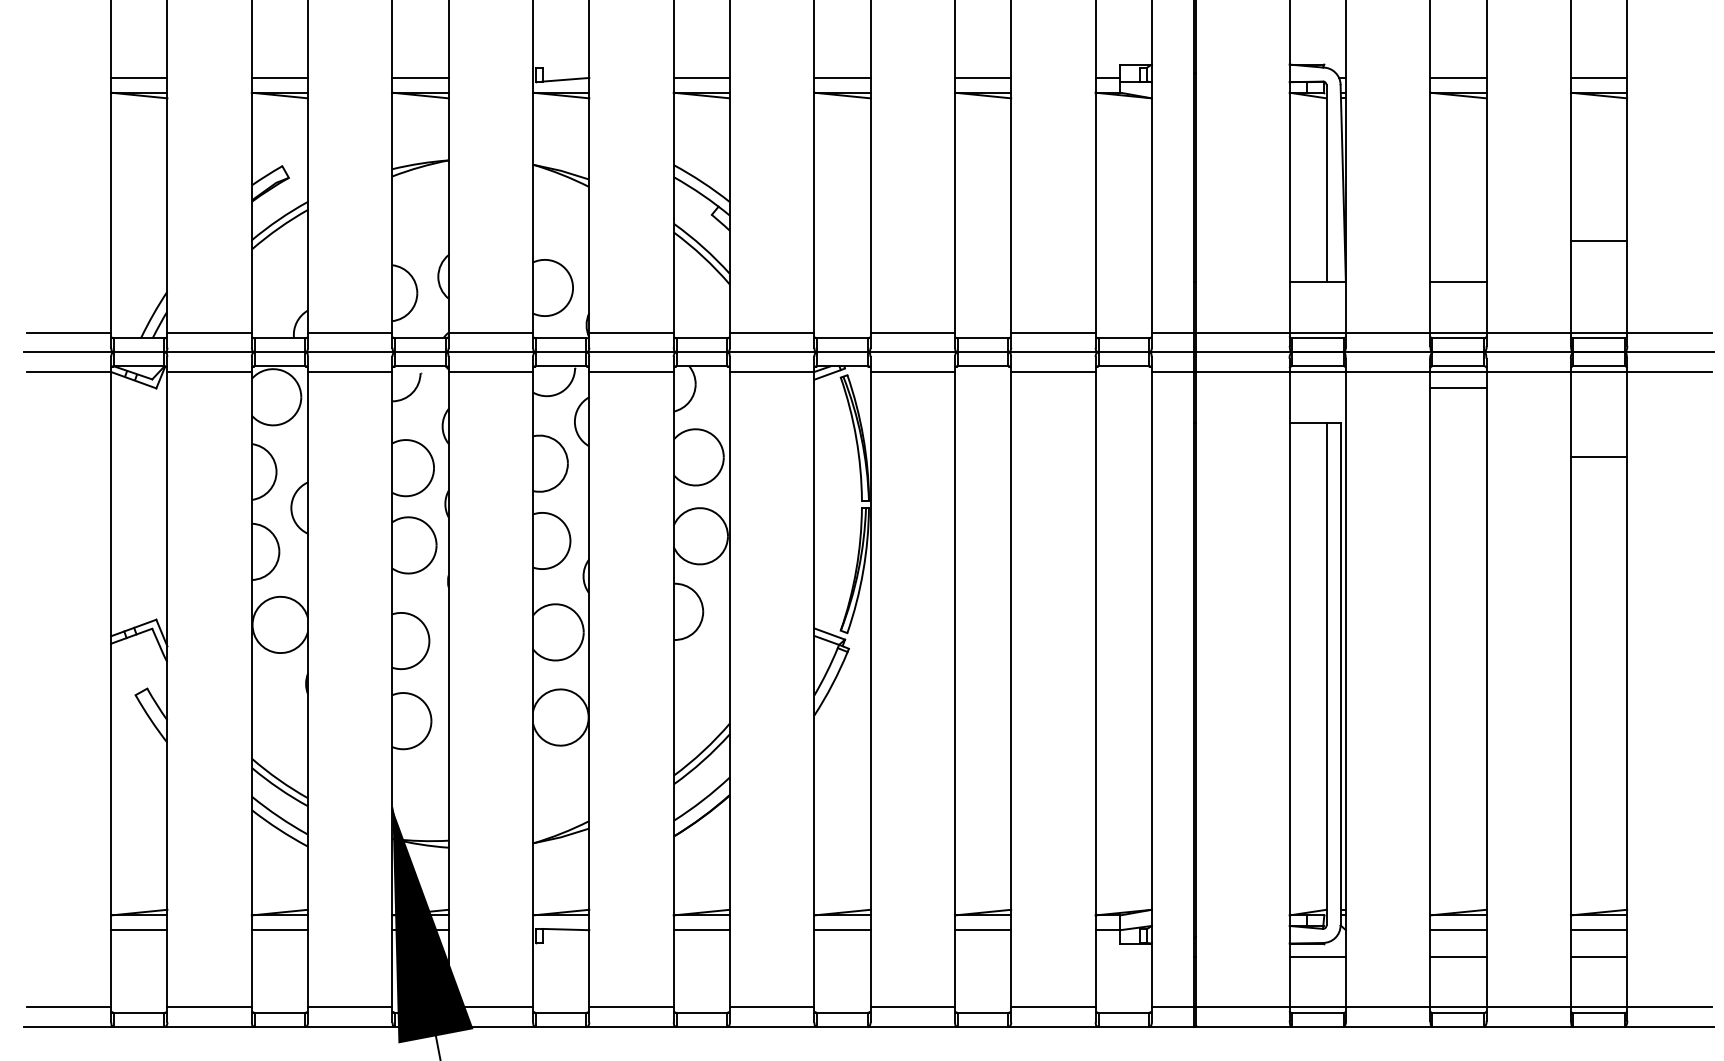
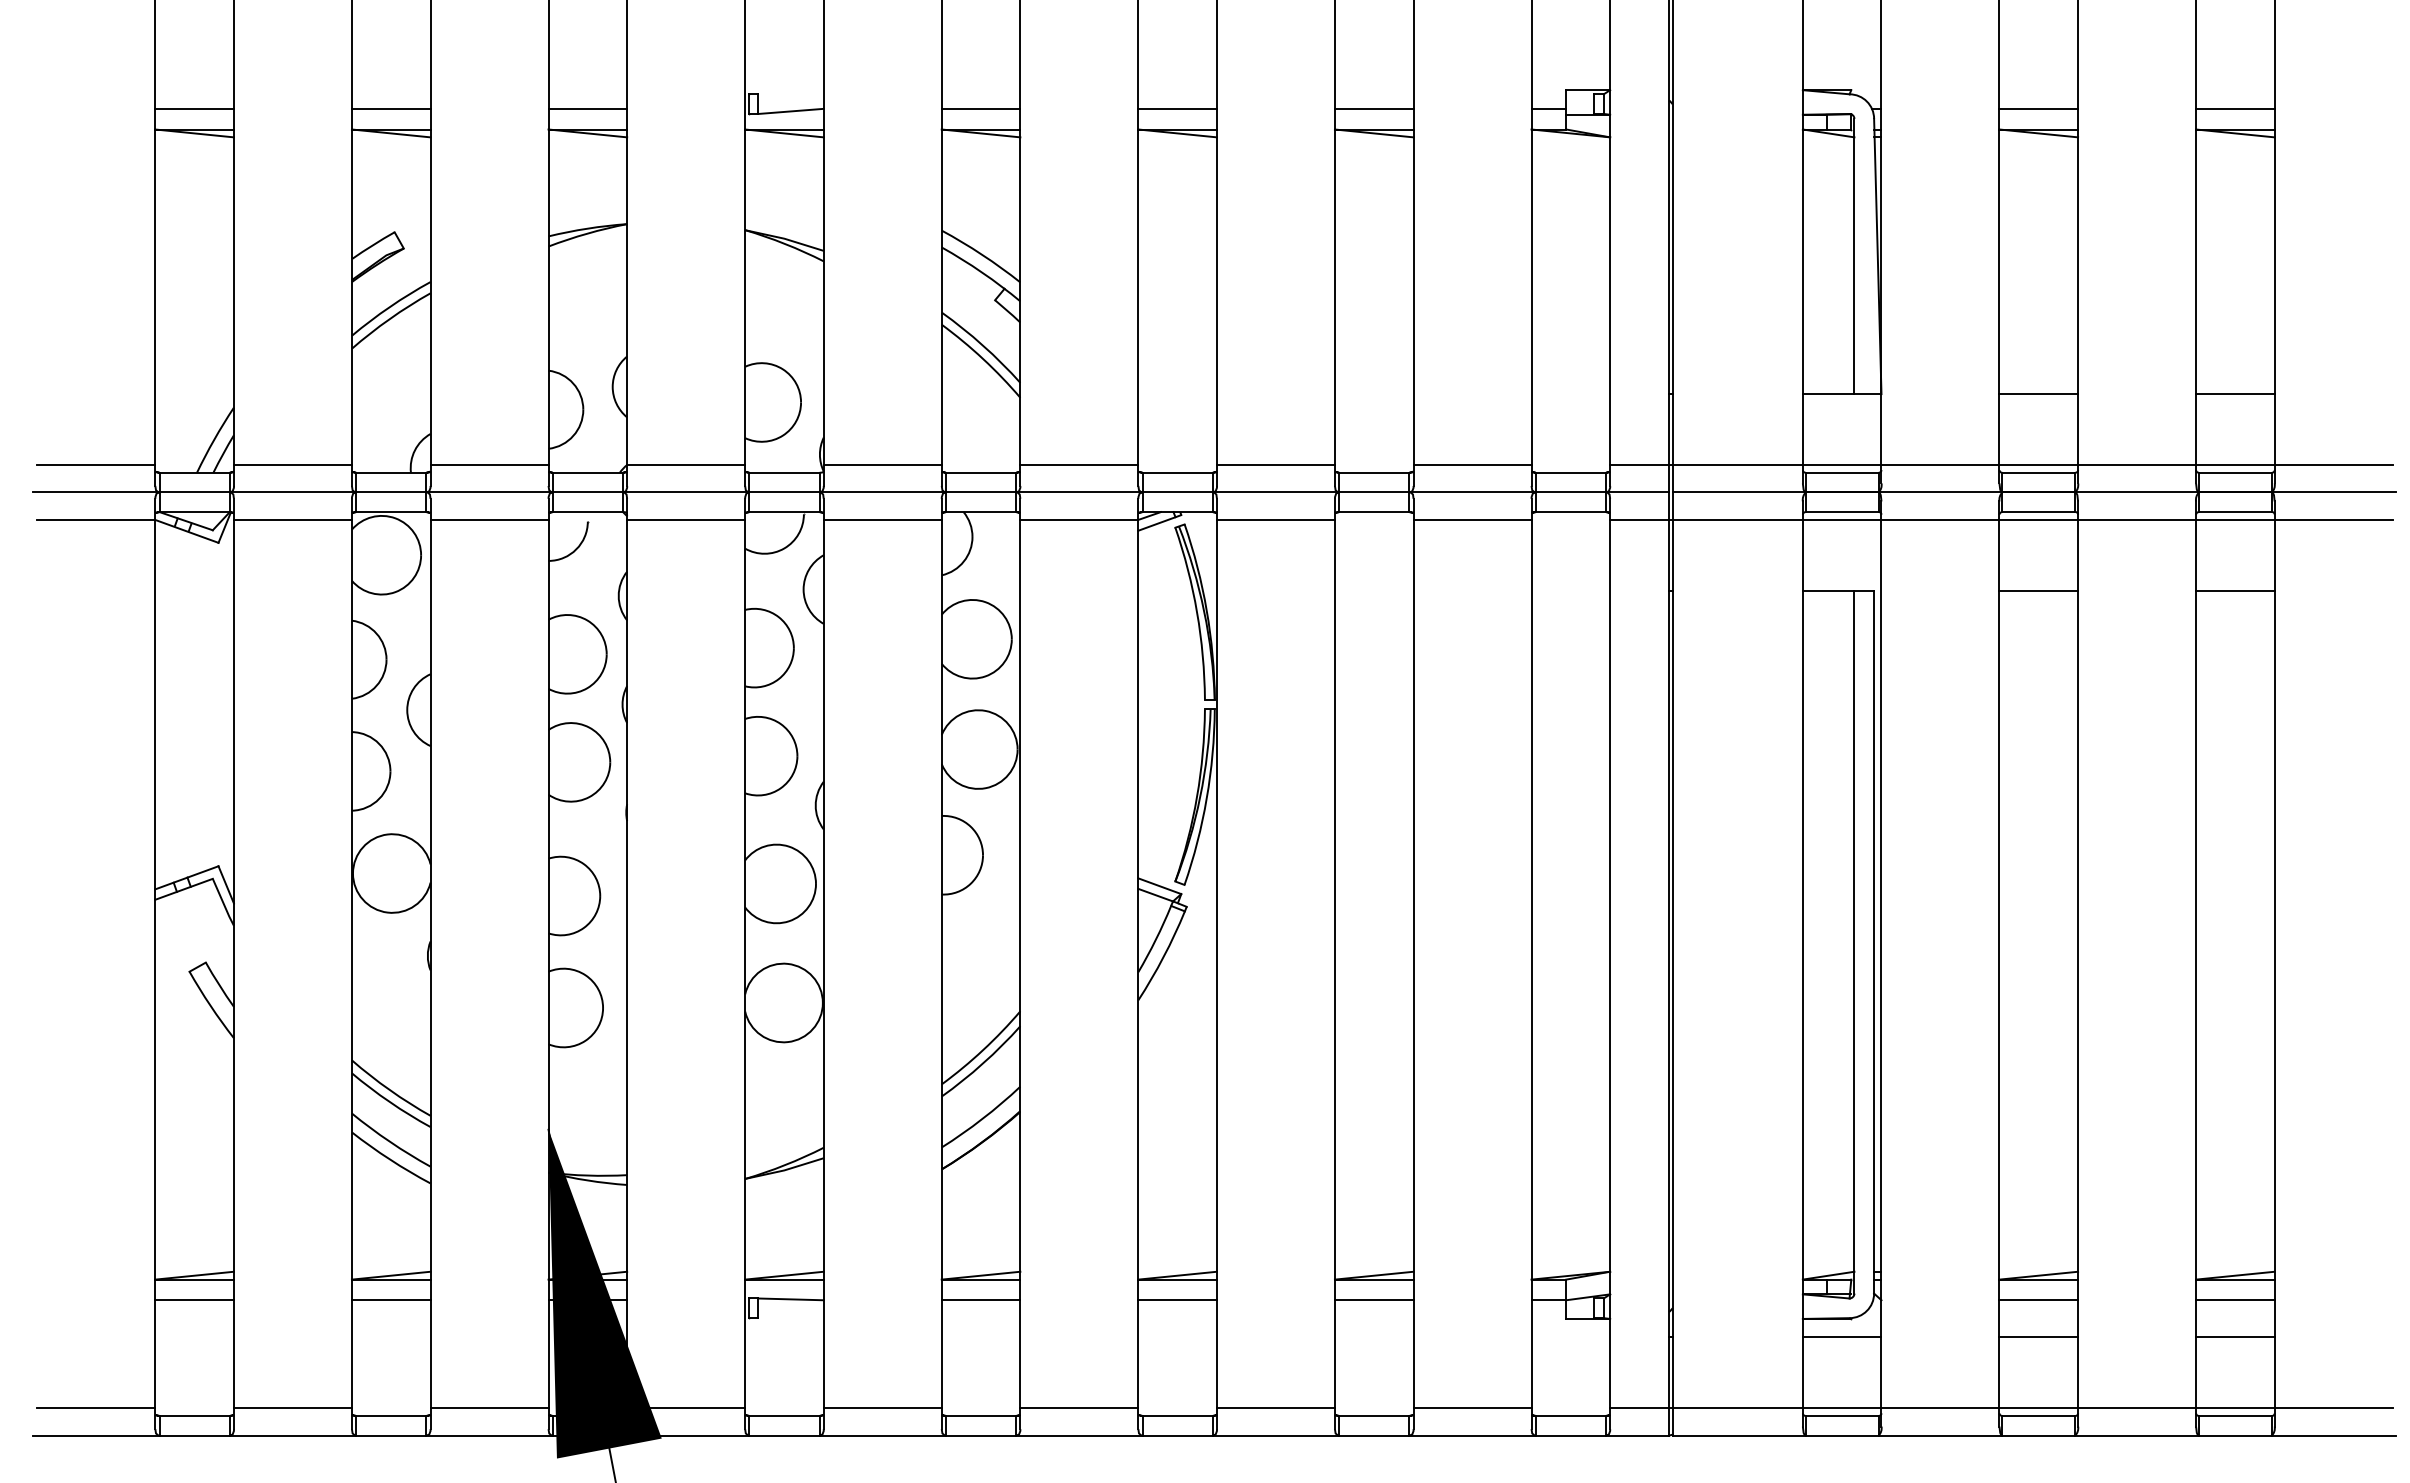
line: (1598, 241) -> (2234, 394), moved
line: (1458, 387) -> (2038, 590), moved
line: (1598, 456) -> (2234, 590), moved

